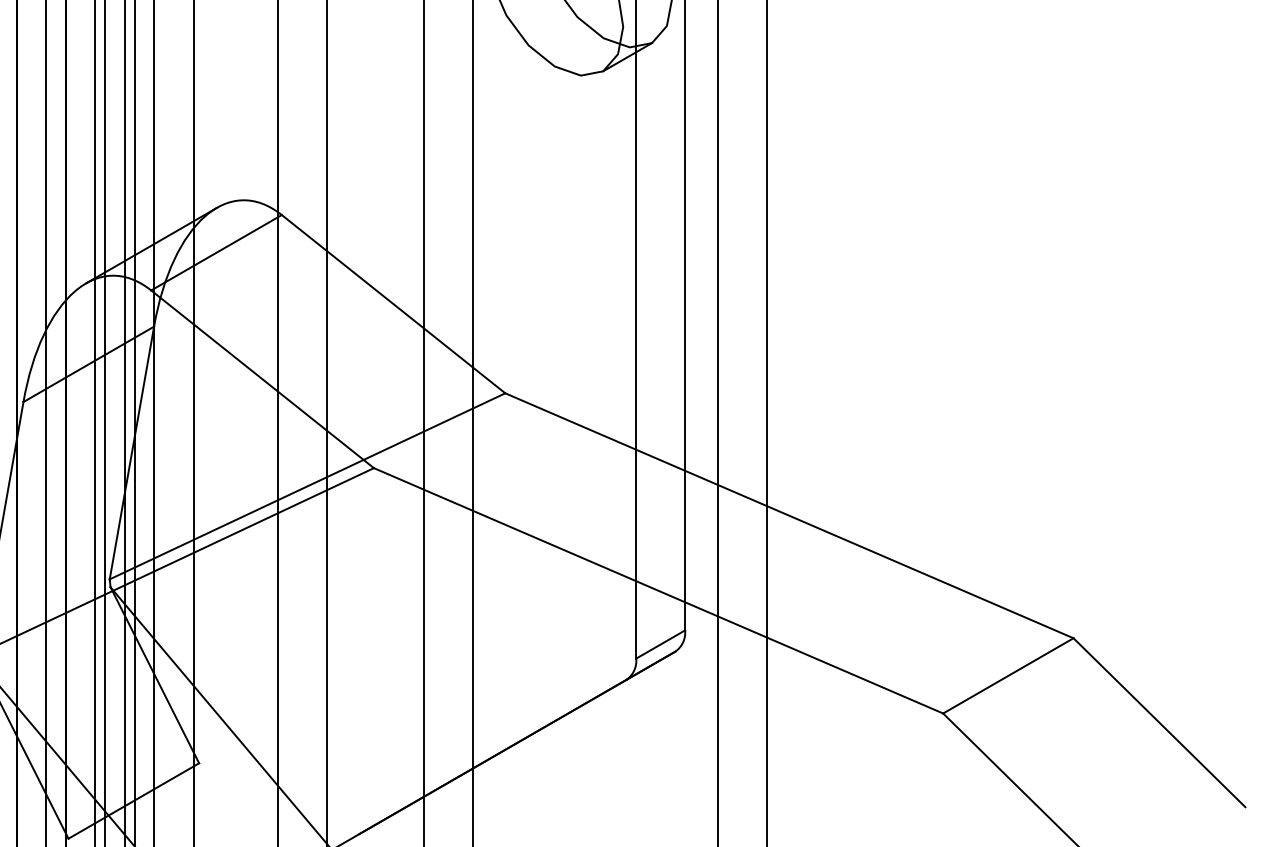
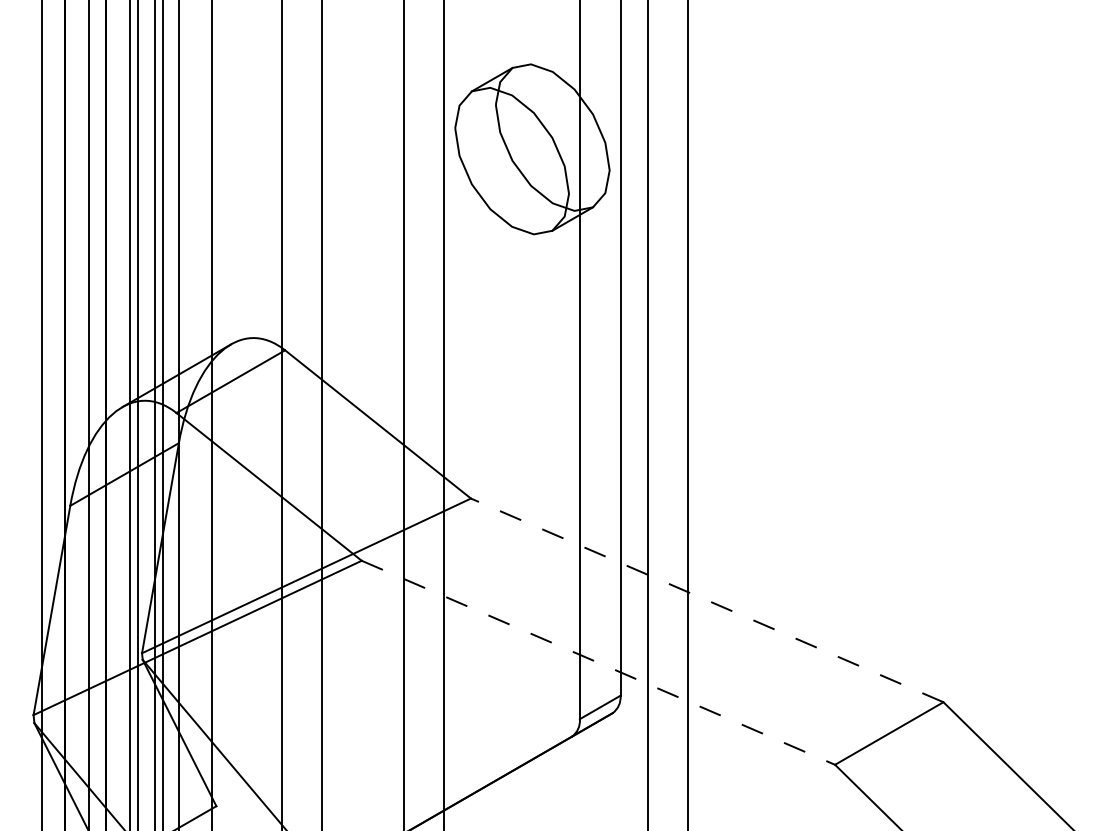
line: (788, 515) -> (706, 600), solid -> dashed
line: (658, 590) -> (598, 662), solid -> dashed

